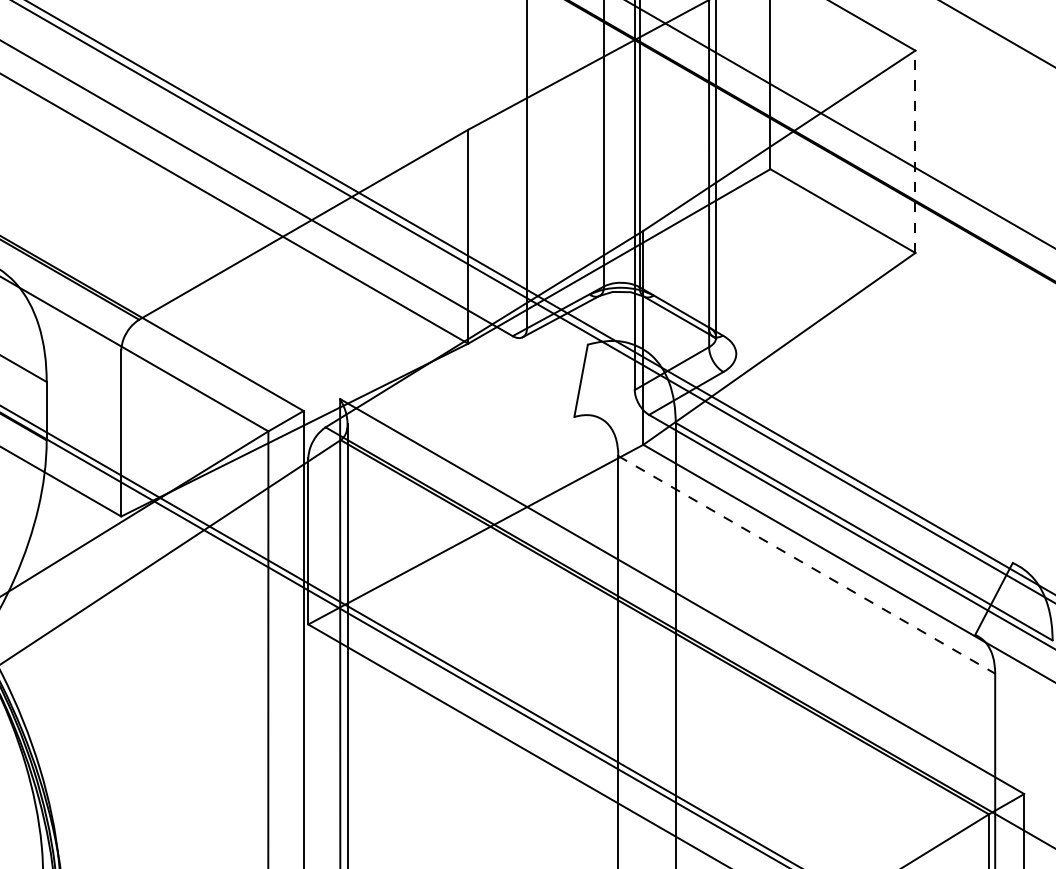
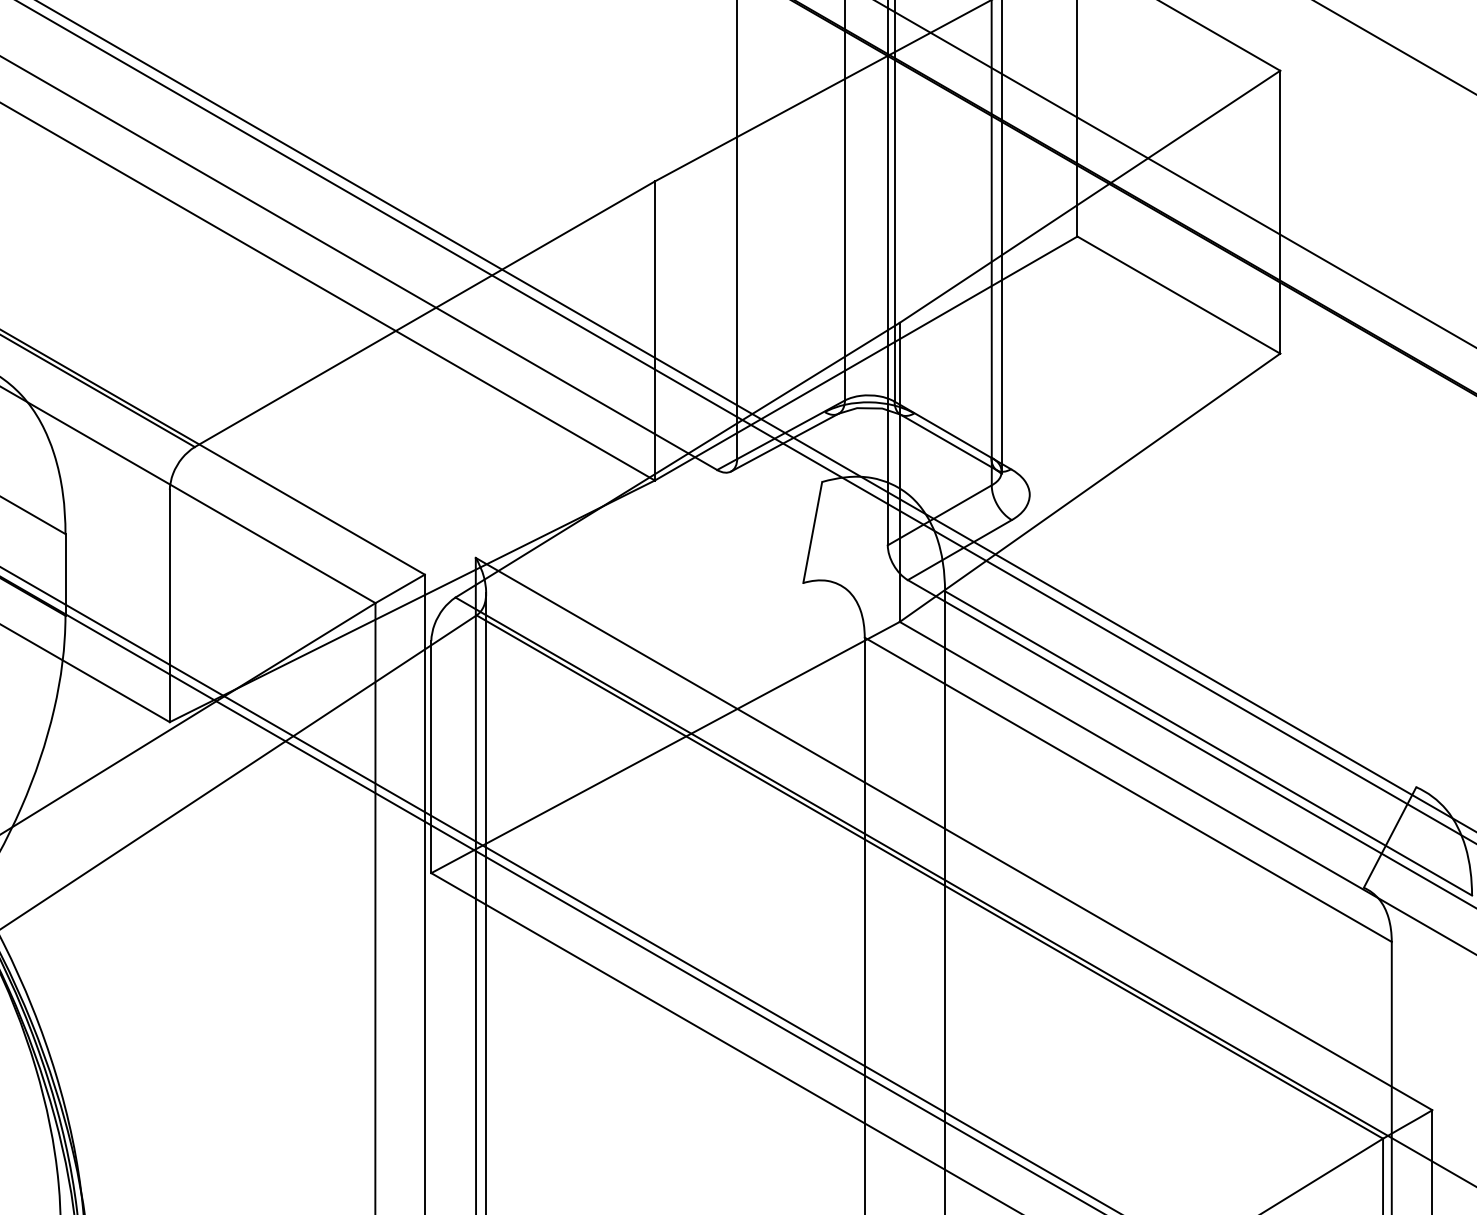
line: (915, 151) -> (1280, 211), dashed -> solid
line: (806, 564) -> (1127, 789), dashed -> solid

